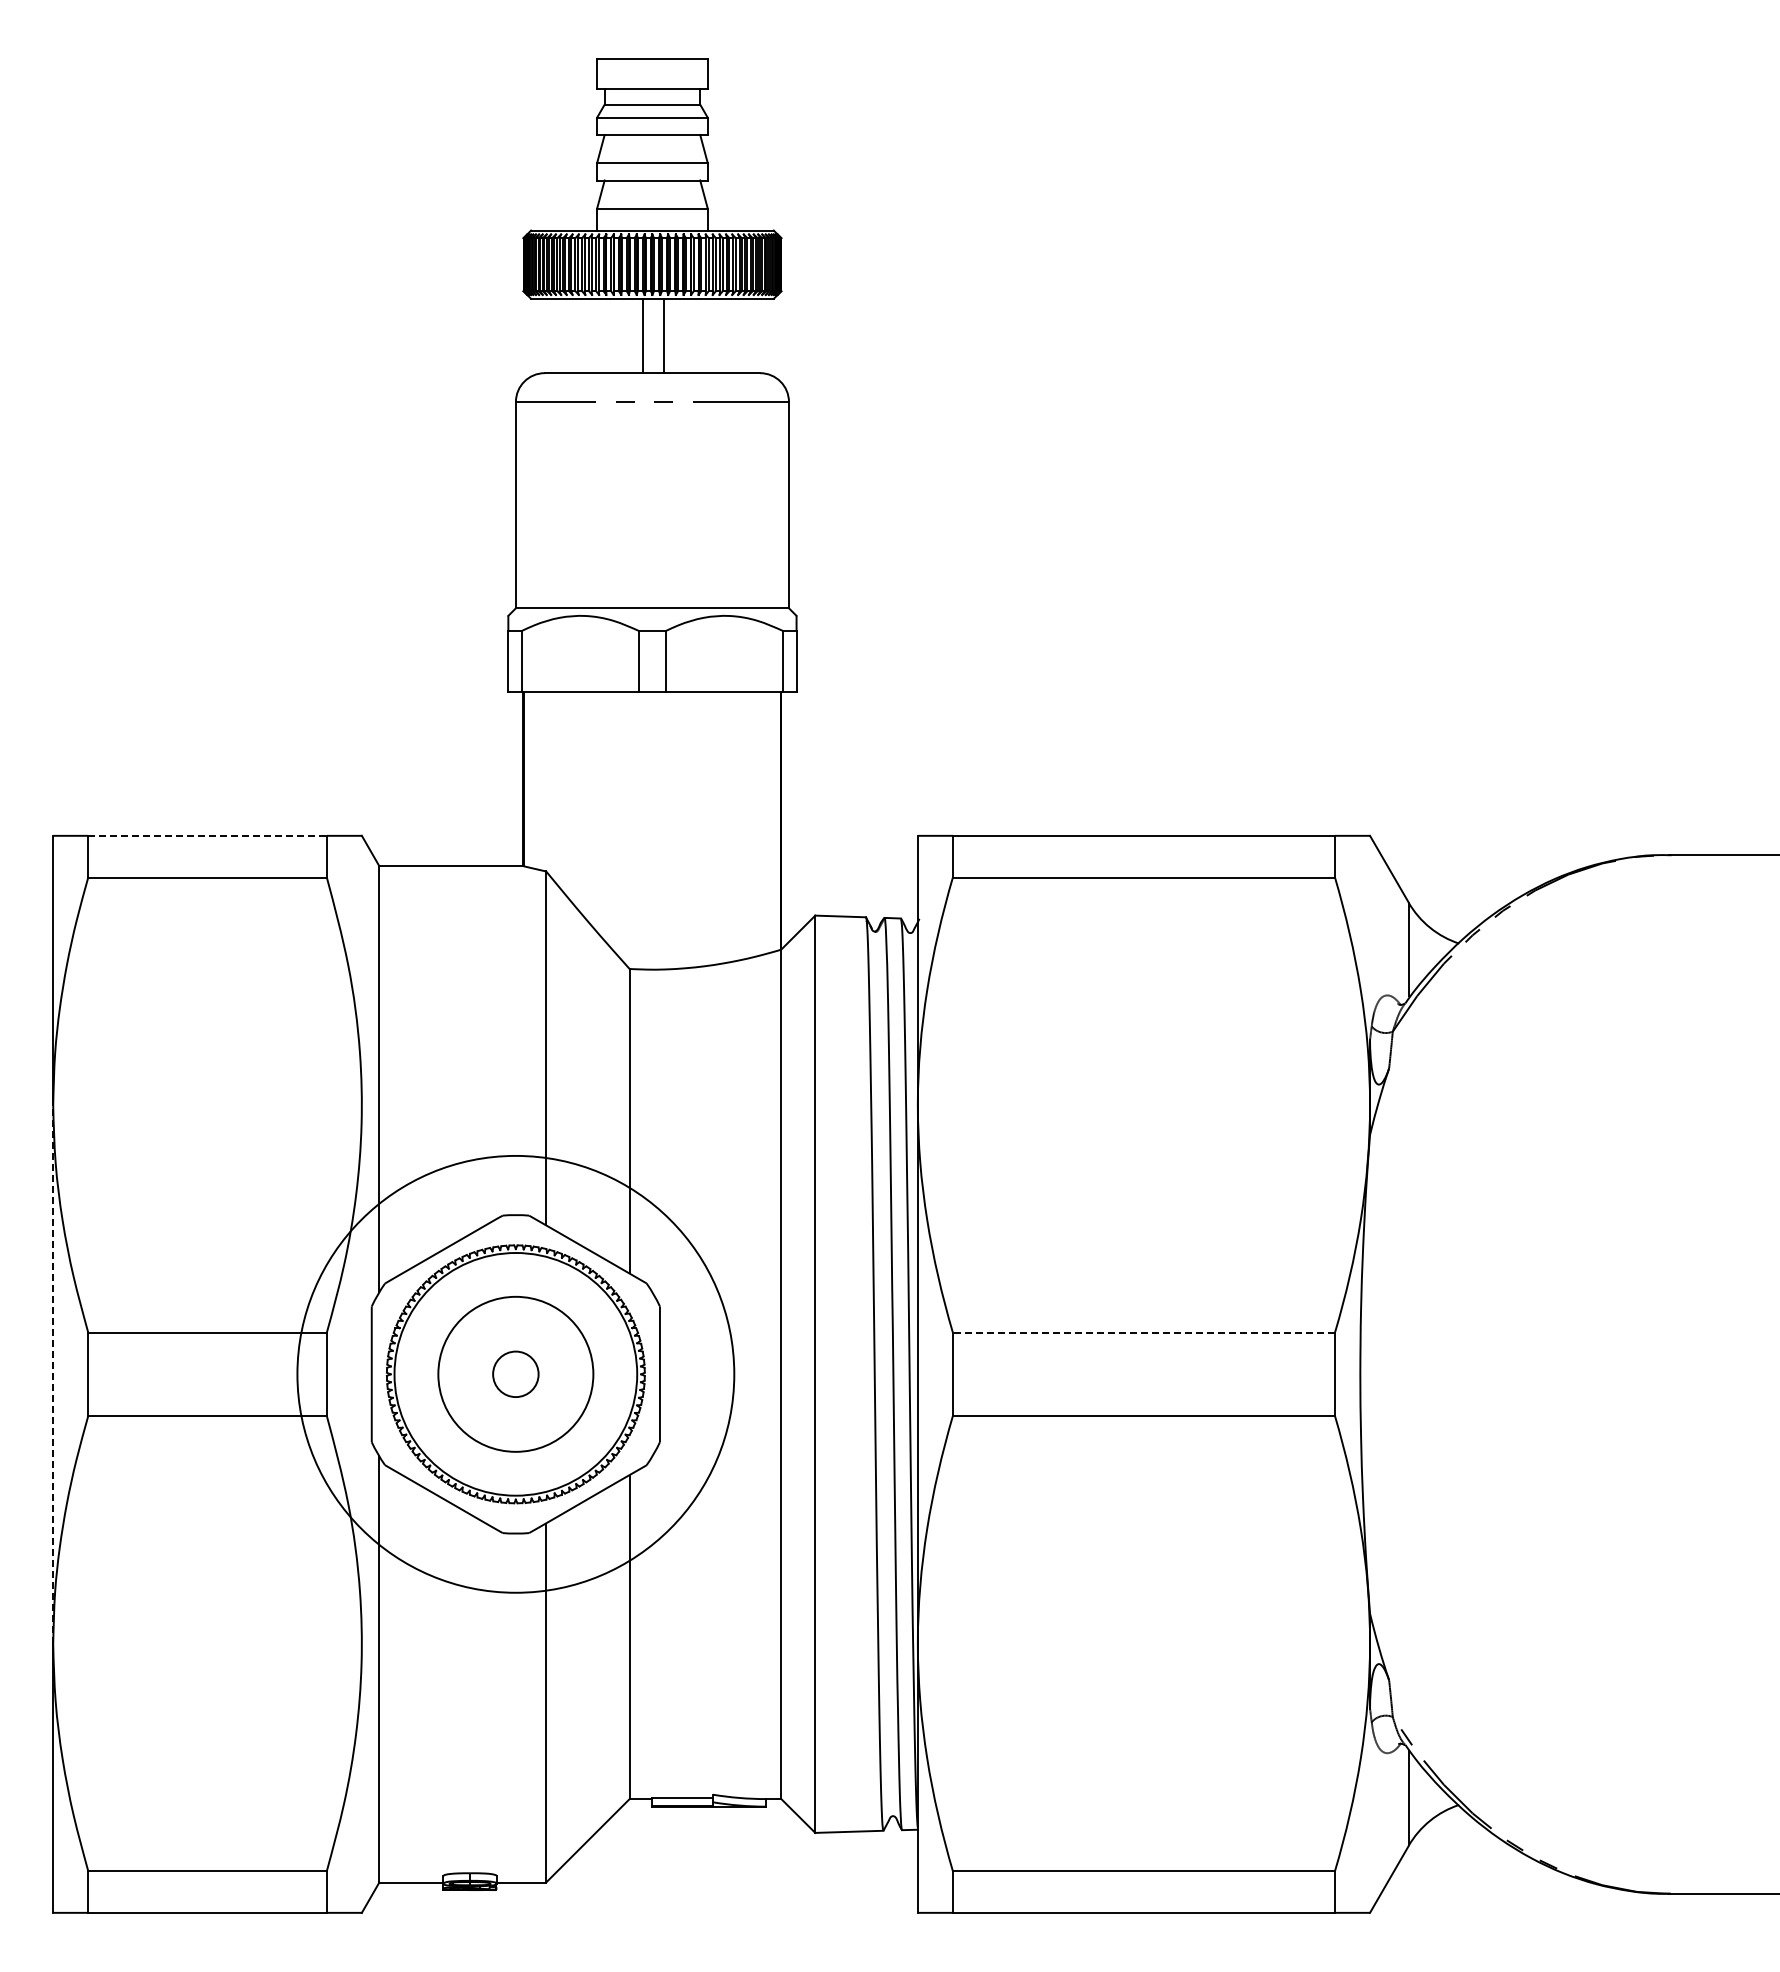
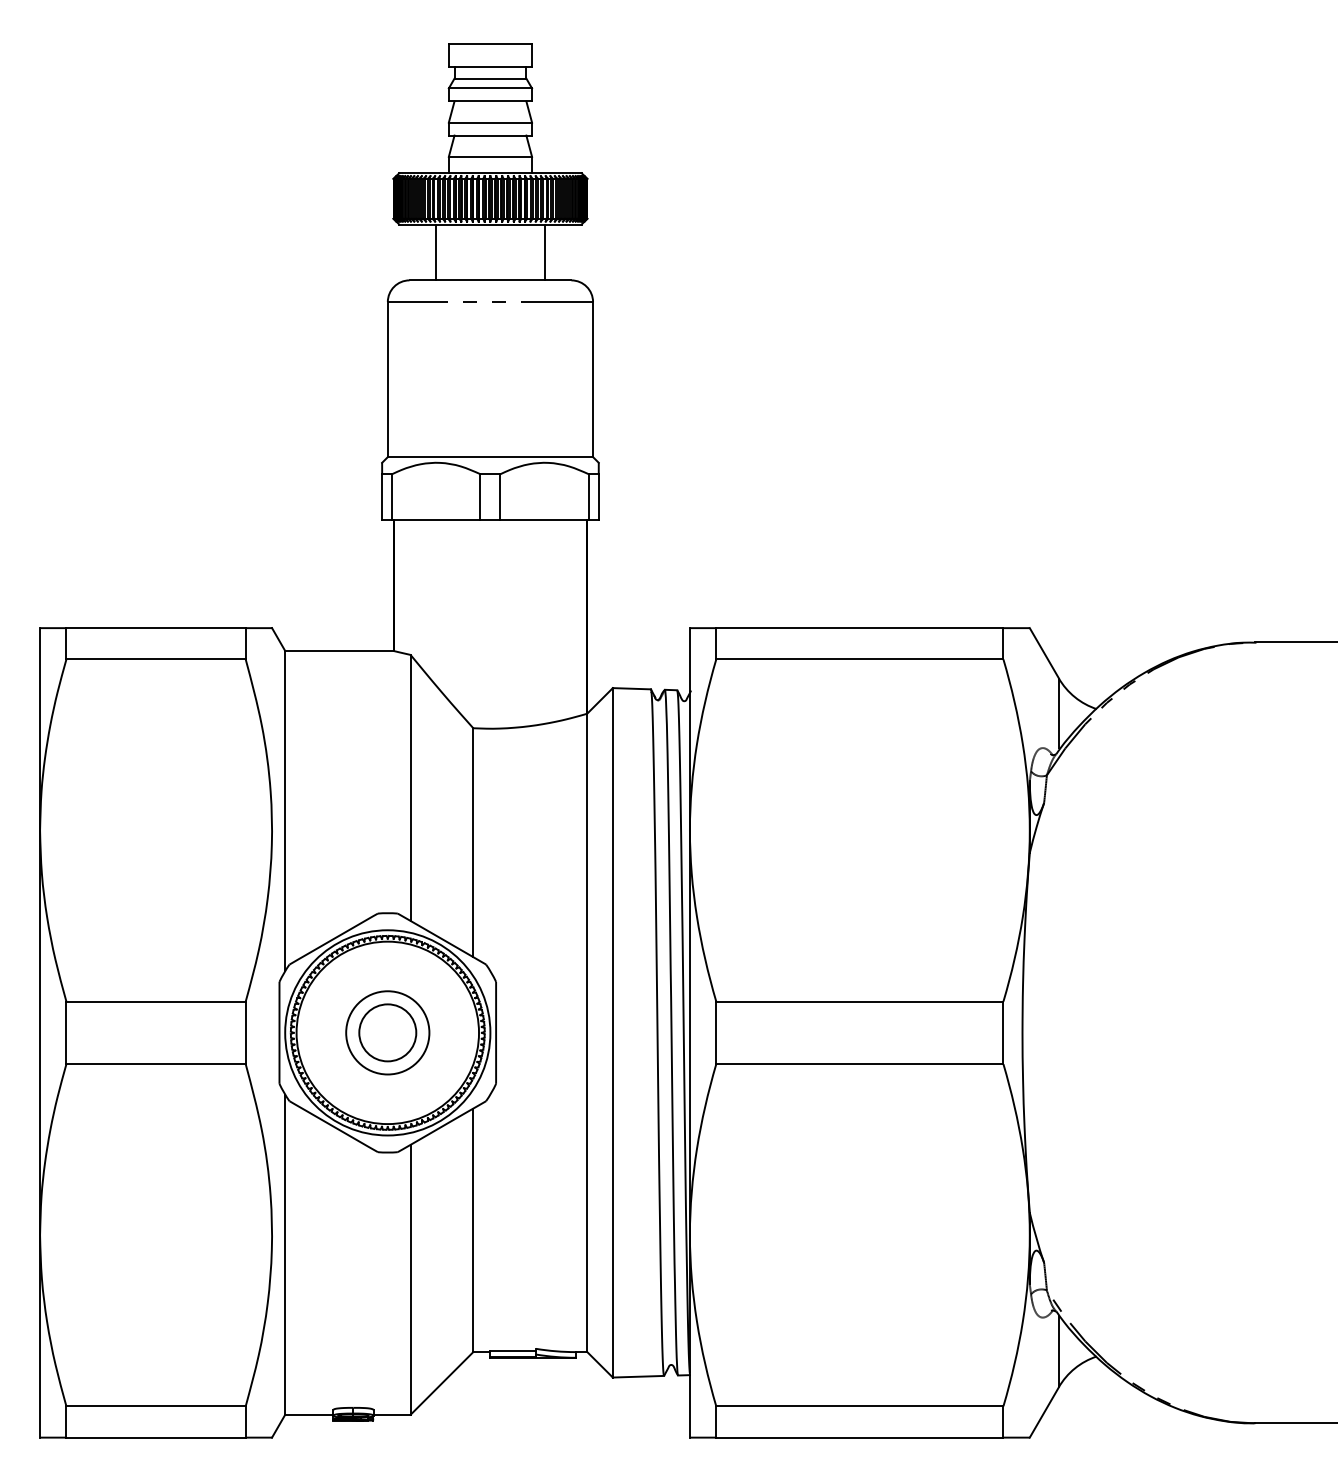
line: (642, 335) -> (544, 252), moved
line: (664, 335) -> (436, 252), moved
line: (208, 835) -> (156, 627), dashed -> solid
line: (1143, 1332) -> (859, 1001), dashed -> solid
line: (53, 1373) -> (40, 1032), dashed -> solid
circle: (515, 1373) -> (387, 1032), size x0.62
circle: (515, 1373) -> (387, 1032), size x0.71
circle: (515, 1374) -> (387, 1032), size x1.67

